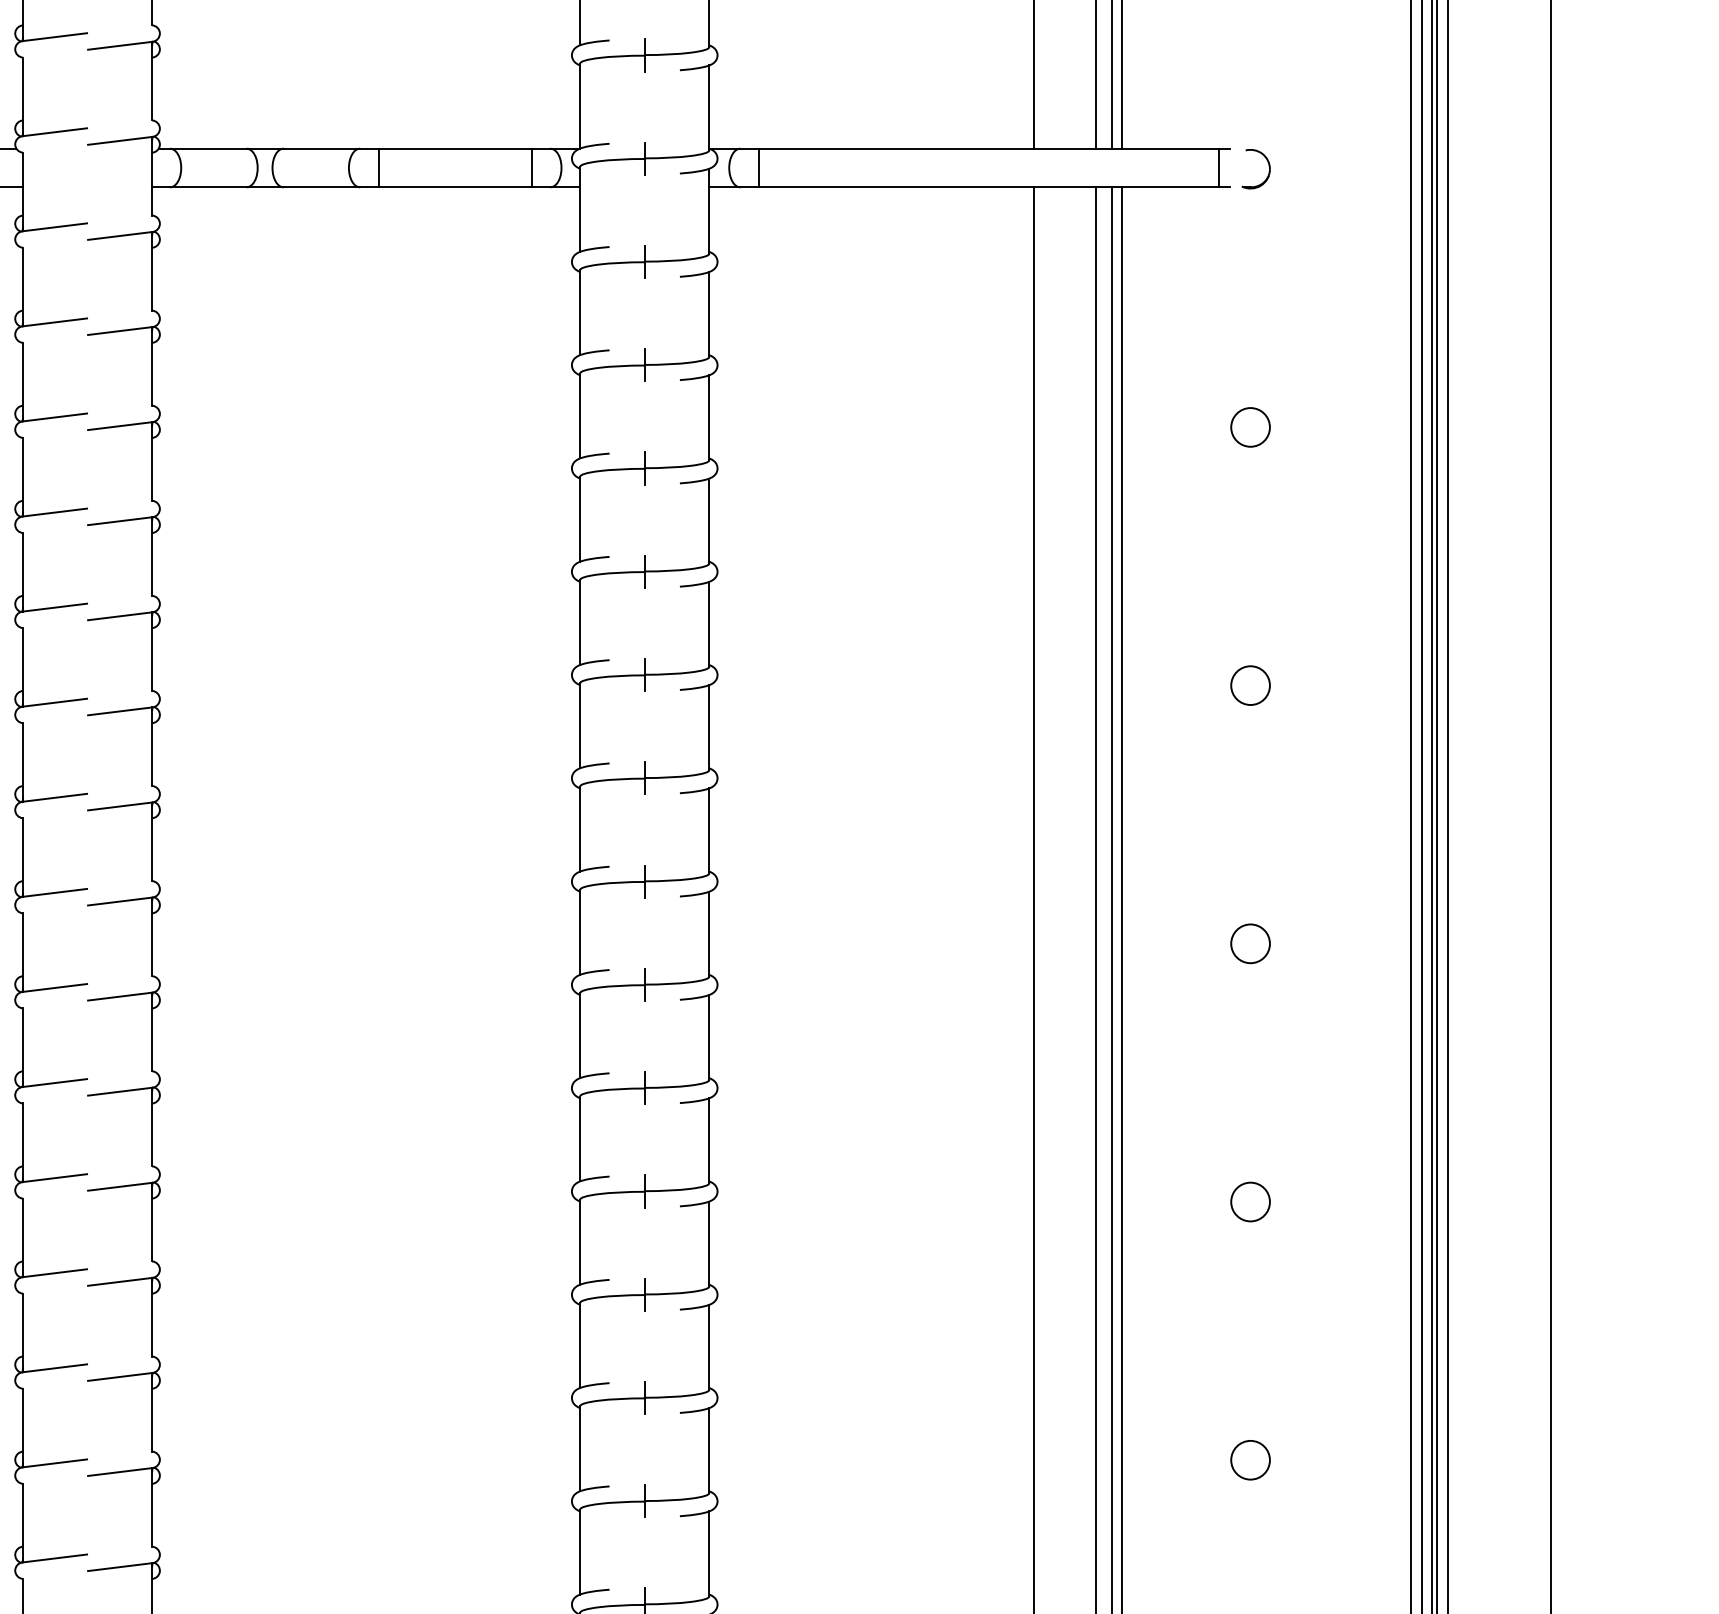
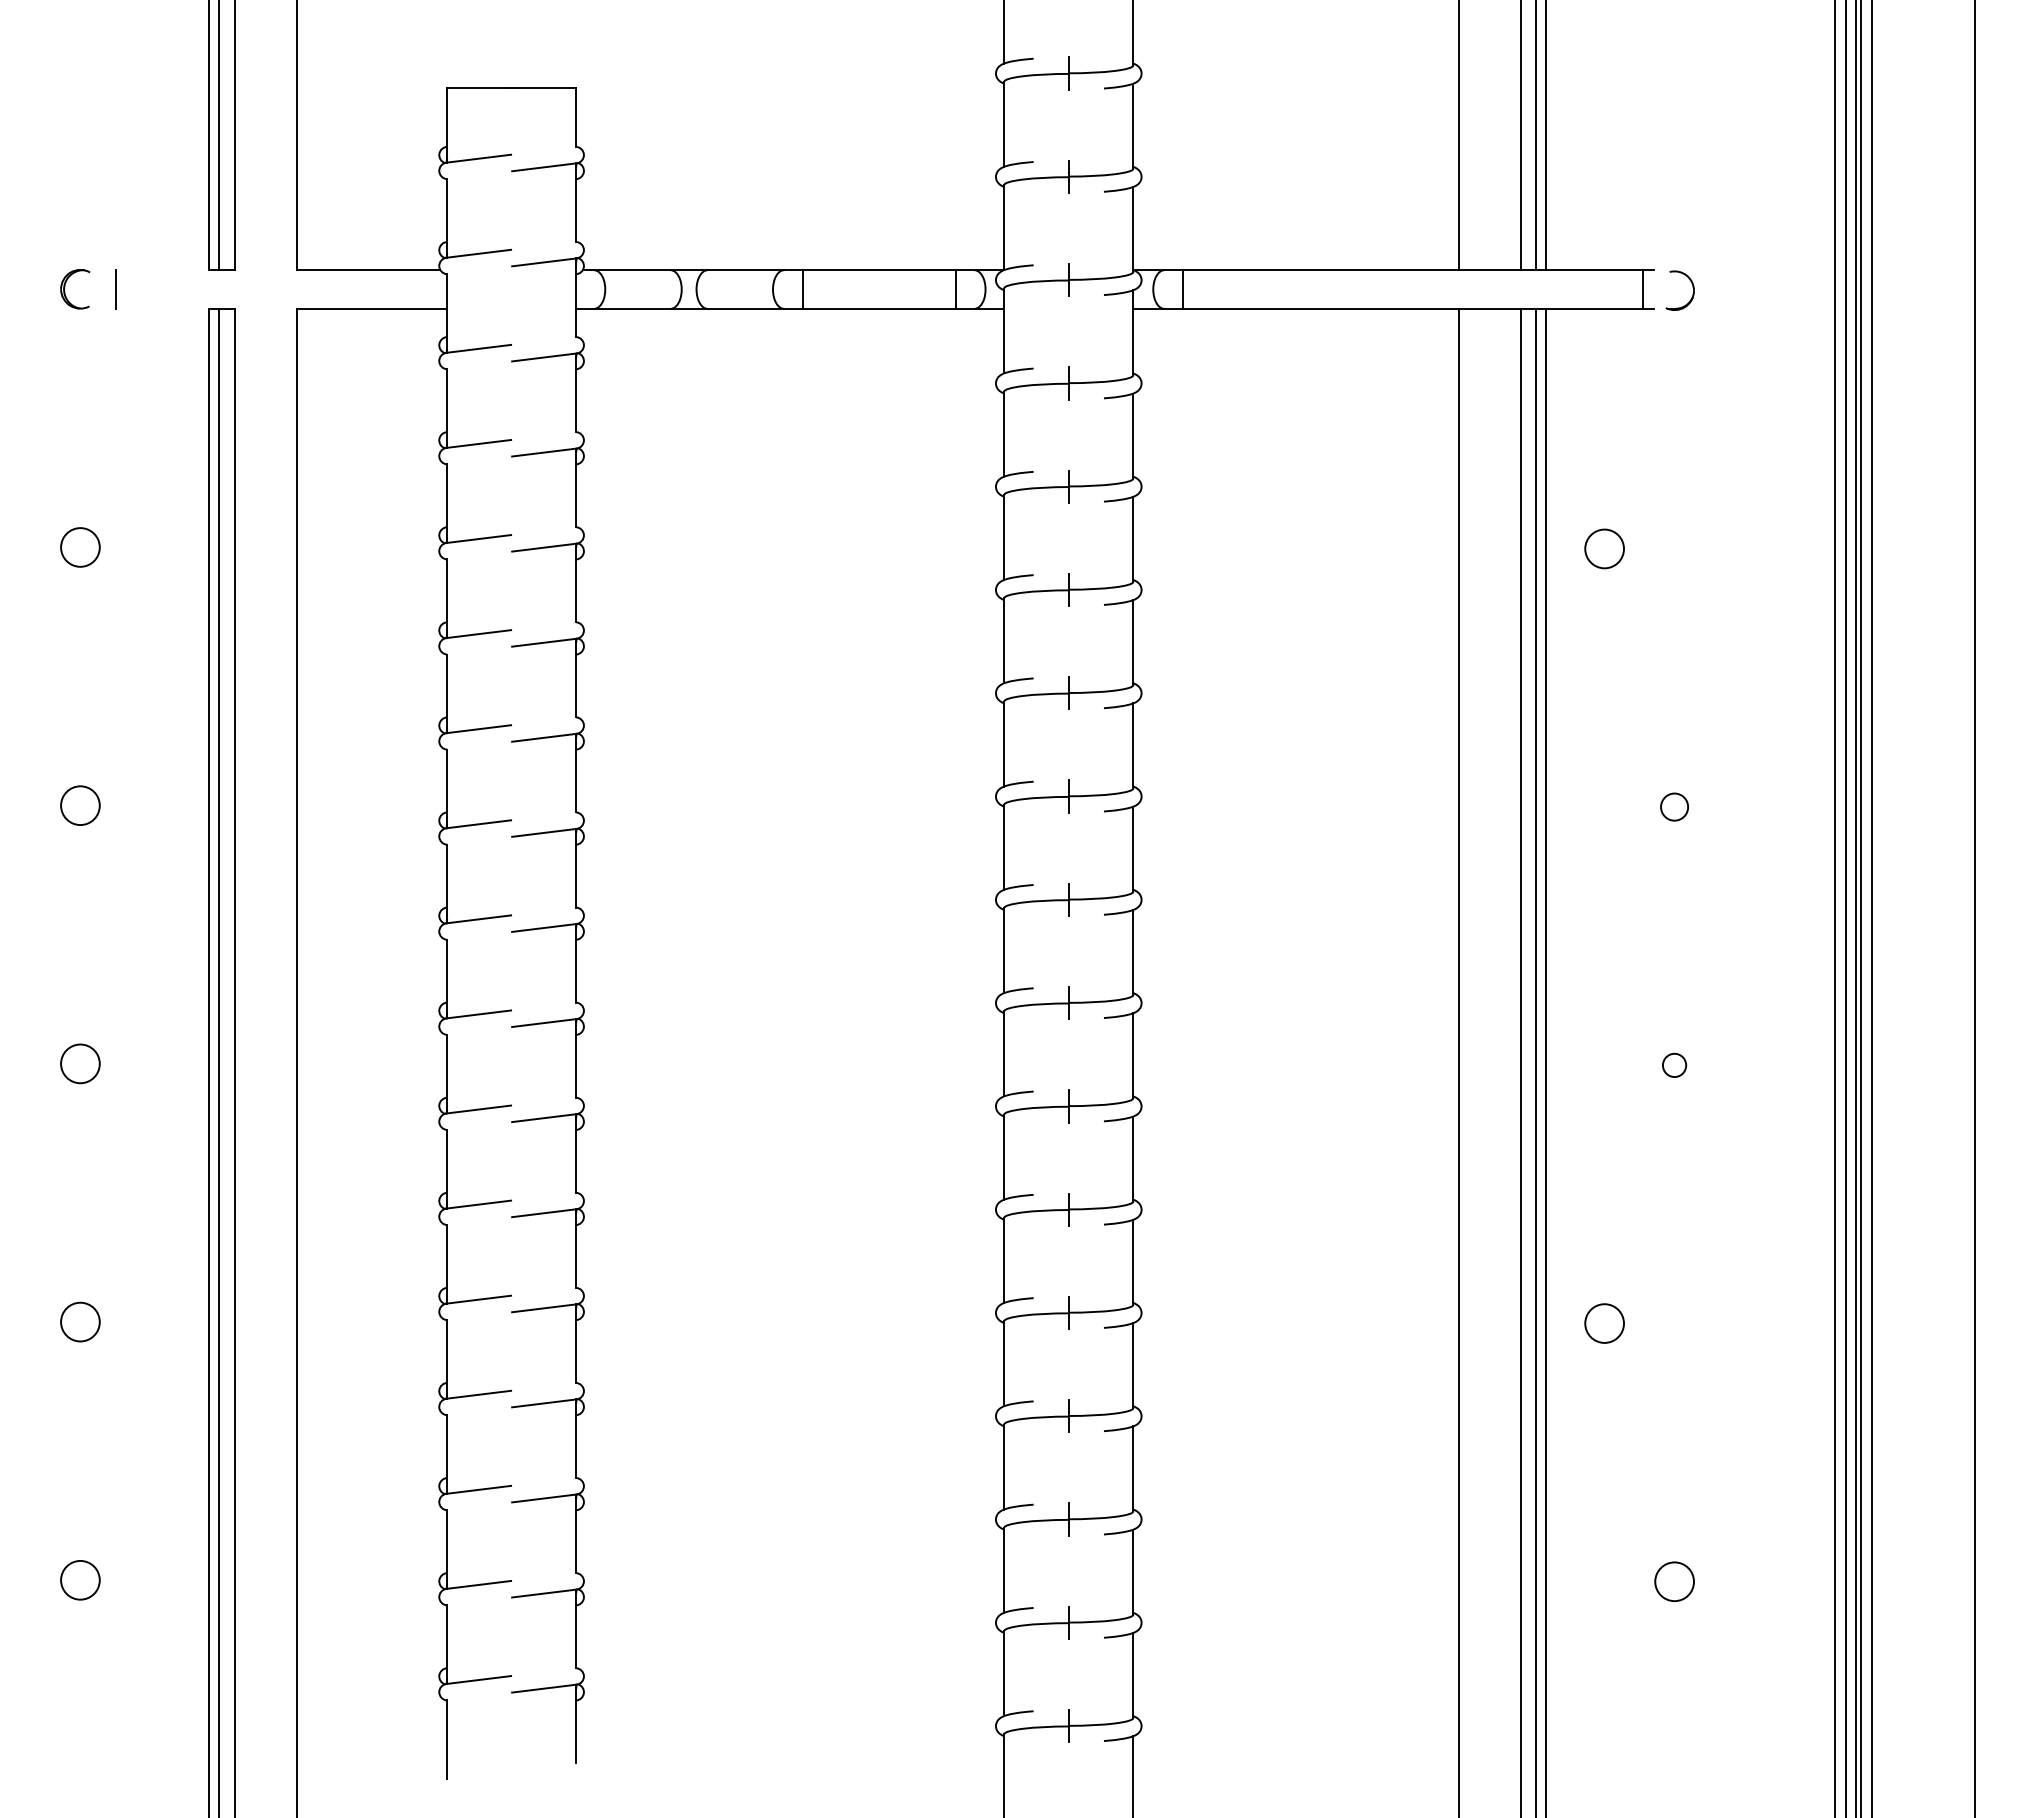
circle: (1250, 426) -> (1604, 548), moved
circle: (1250, 684) -> (1674, 806), size x0.7
circle: (1250, 943) -> (1674, 1065), size x0.6
circle: (1250, 1201) -> (1604, 1323), moved

